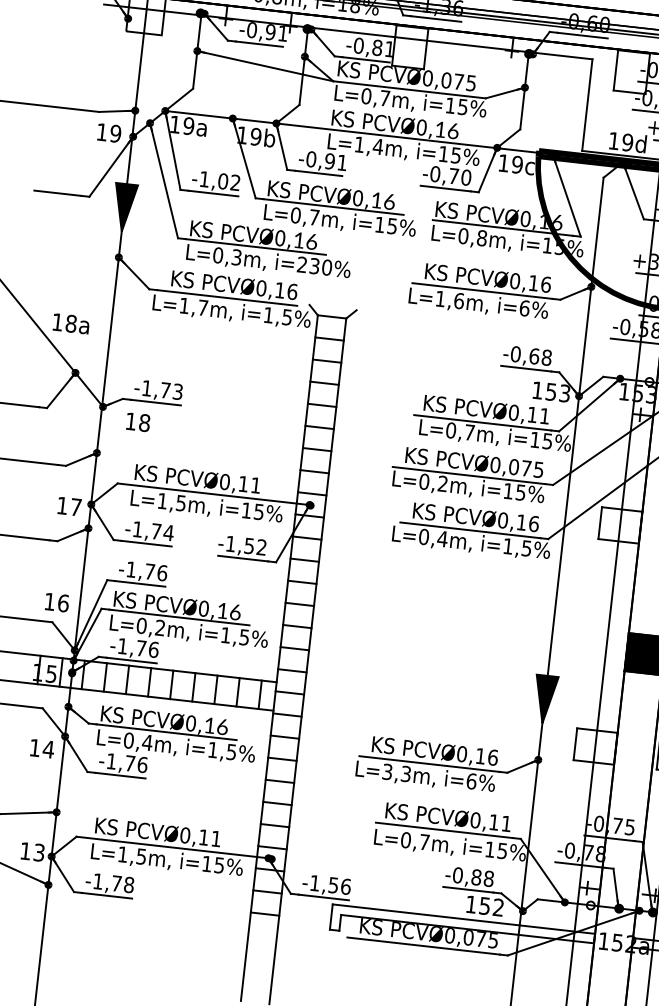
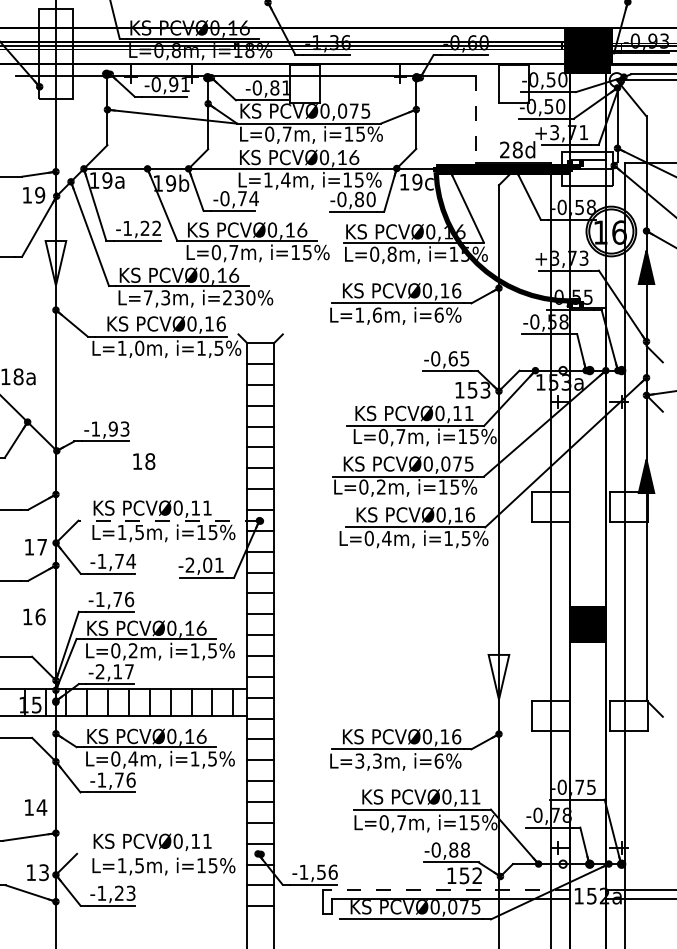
line: (587, 105) -> (476, 119), solid -> dashed
text: (621, 141) -> (511, 149), 19d -> 28d
text: (335, 161) -> (247, 198), -0,91 -> -0,74
text: (453, 176) -> (359, 199), -0,70 -> -0,80
text: (222, 181) -> (144, 228), -1,02 -> -1,22
fill: (123, 207) -> (55, 263), removed
text: (217, 254) -> (147, 297), L=0,3m, -> L=7,3m,
text: (203, 307) -> (139, 347), L=1,7m, -> L=1,0m,
text: (546, 357) -> (464, 358), -0,68 -> -0,65
text: (164, 389) -> (112, 428), -1,73 -> -1,93
text: (138, 422) -> (144, 461), moved
line: (213, 494) -> (168, 520), solid -> dashed
text: (246, 544) -> (204, 564), -1,52 -> -2,01
text: (57, 602) -> (34, 616), moved
text: (137, 647) -> (114, 671), -1,76 -> -2,17
fill: (544, 698) -> (498, 676), removed
text: (42, 748) -> (36, 807), moved
line: (172, 847) -> (167, 853), removed
text: (123, 883) -> (125, 892), -1,78 -> -1,23
line: (464, 919) -> (446, 890), solid -> dashed

